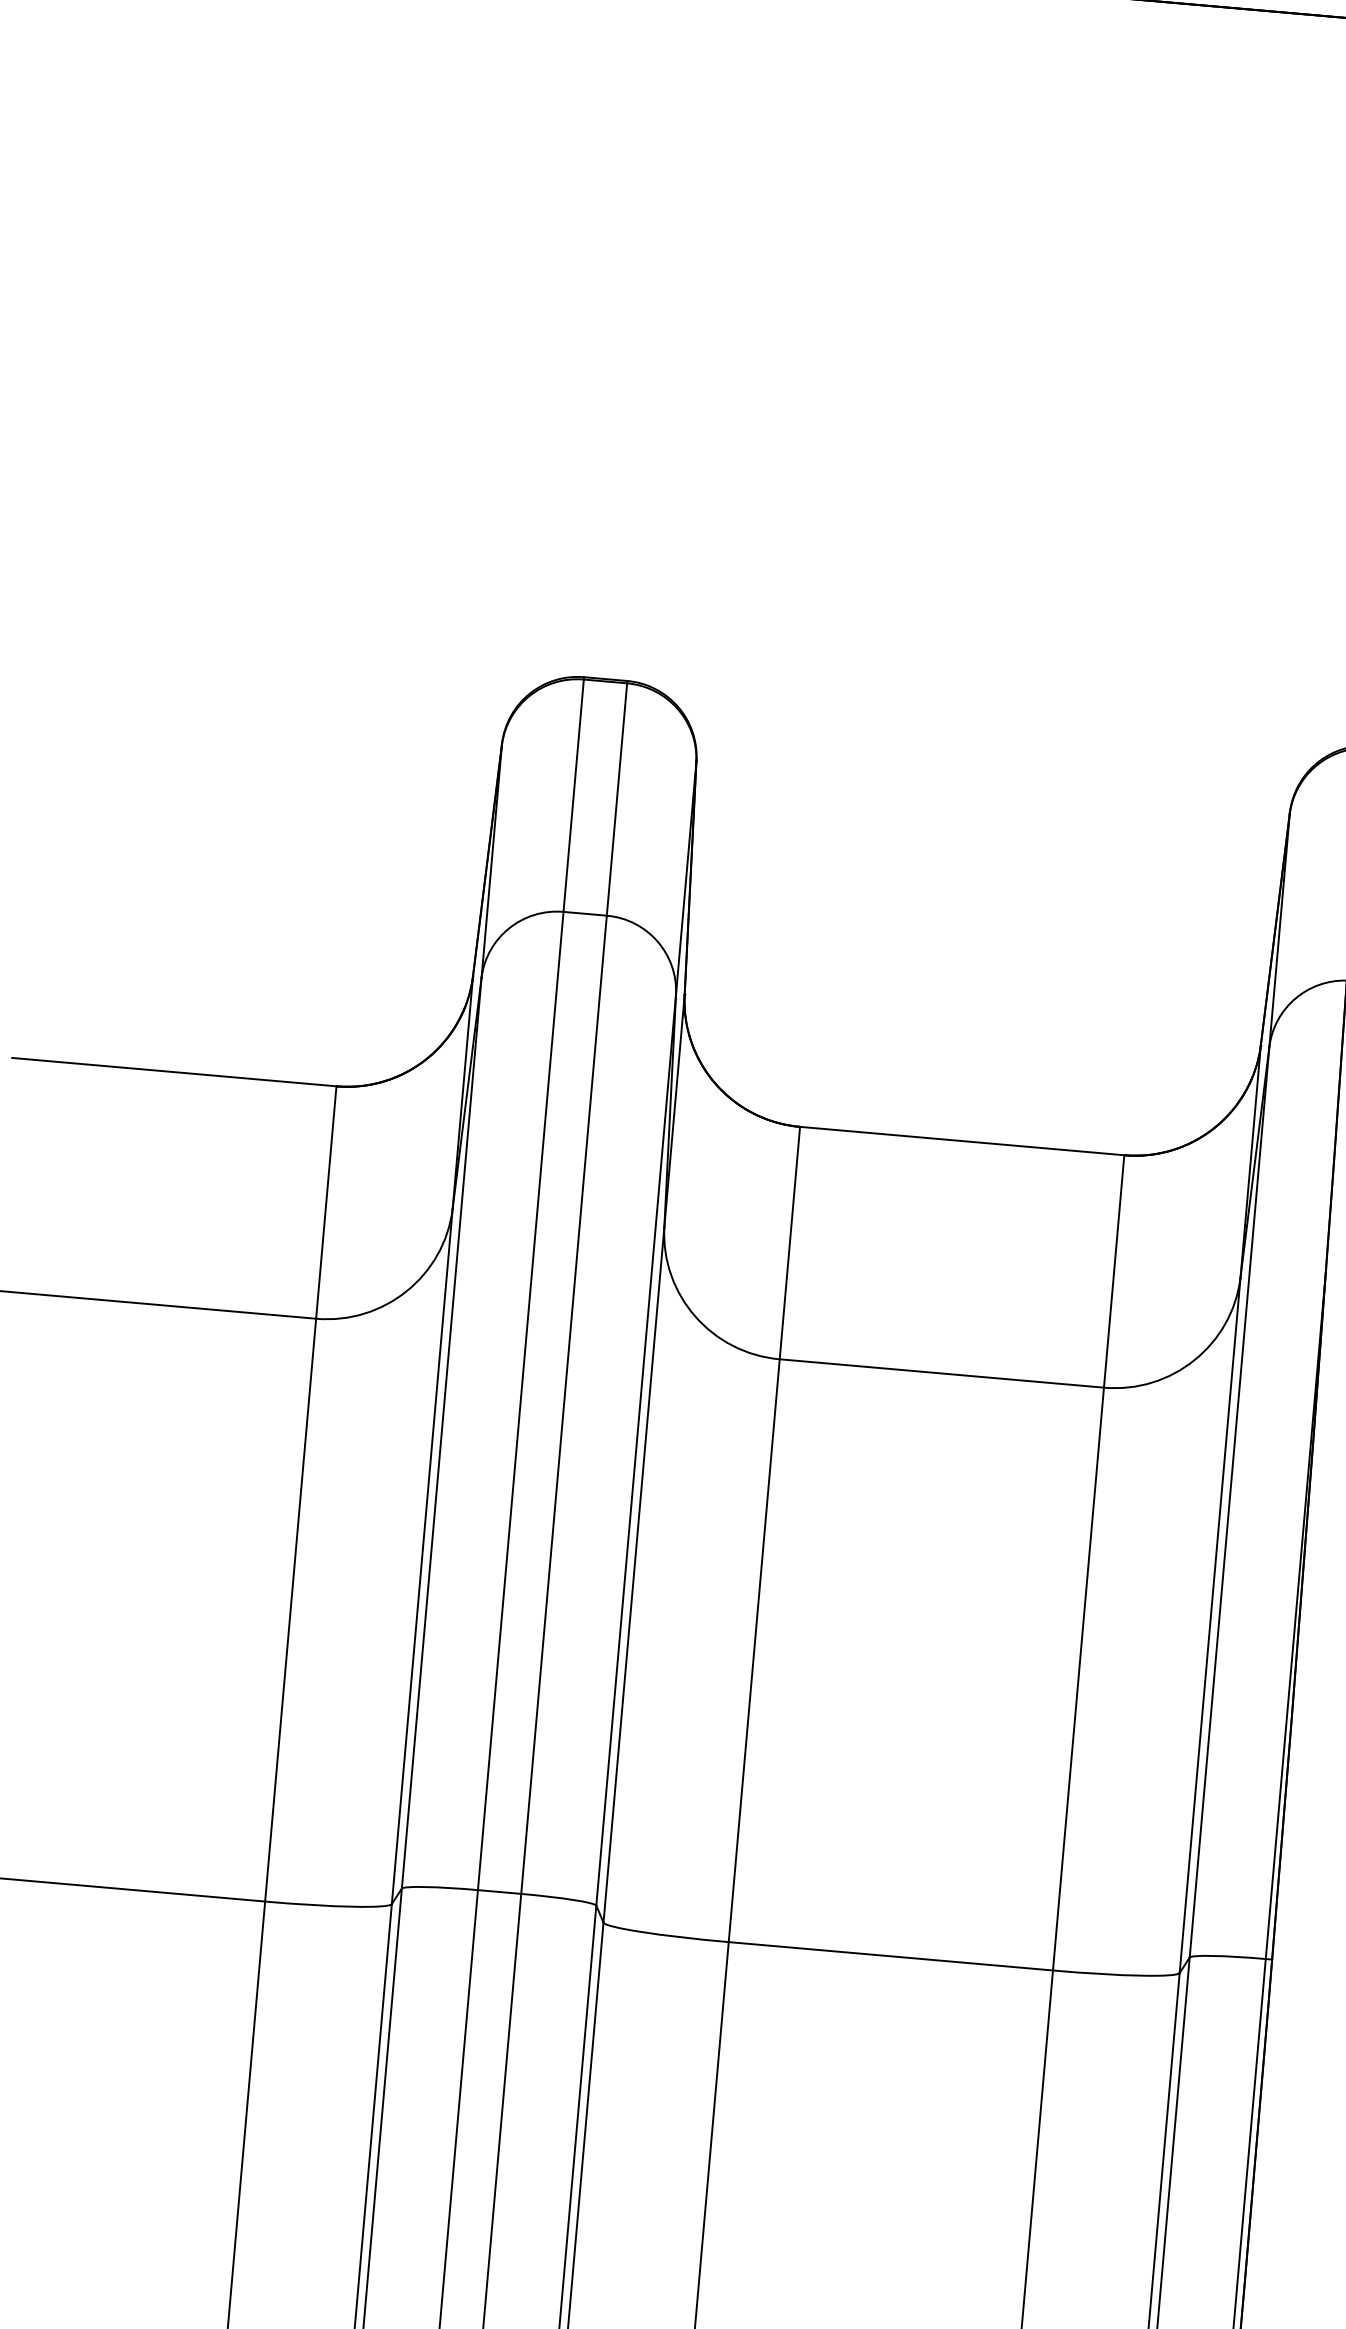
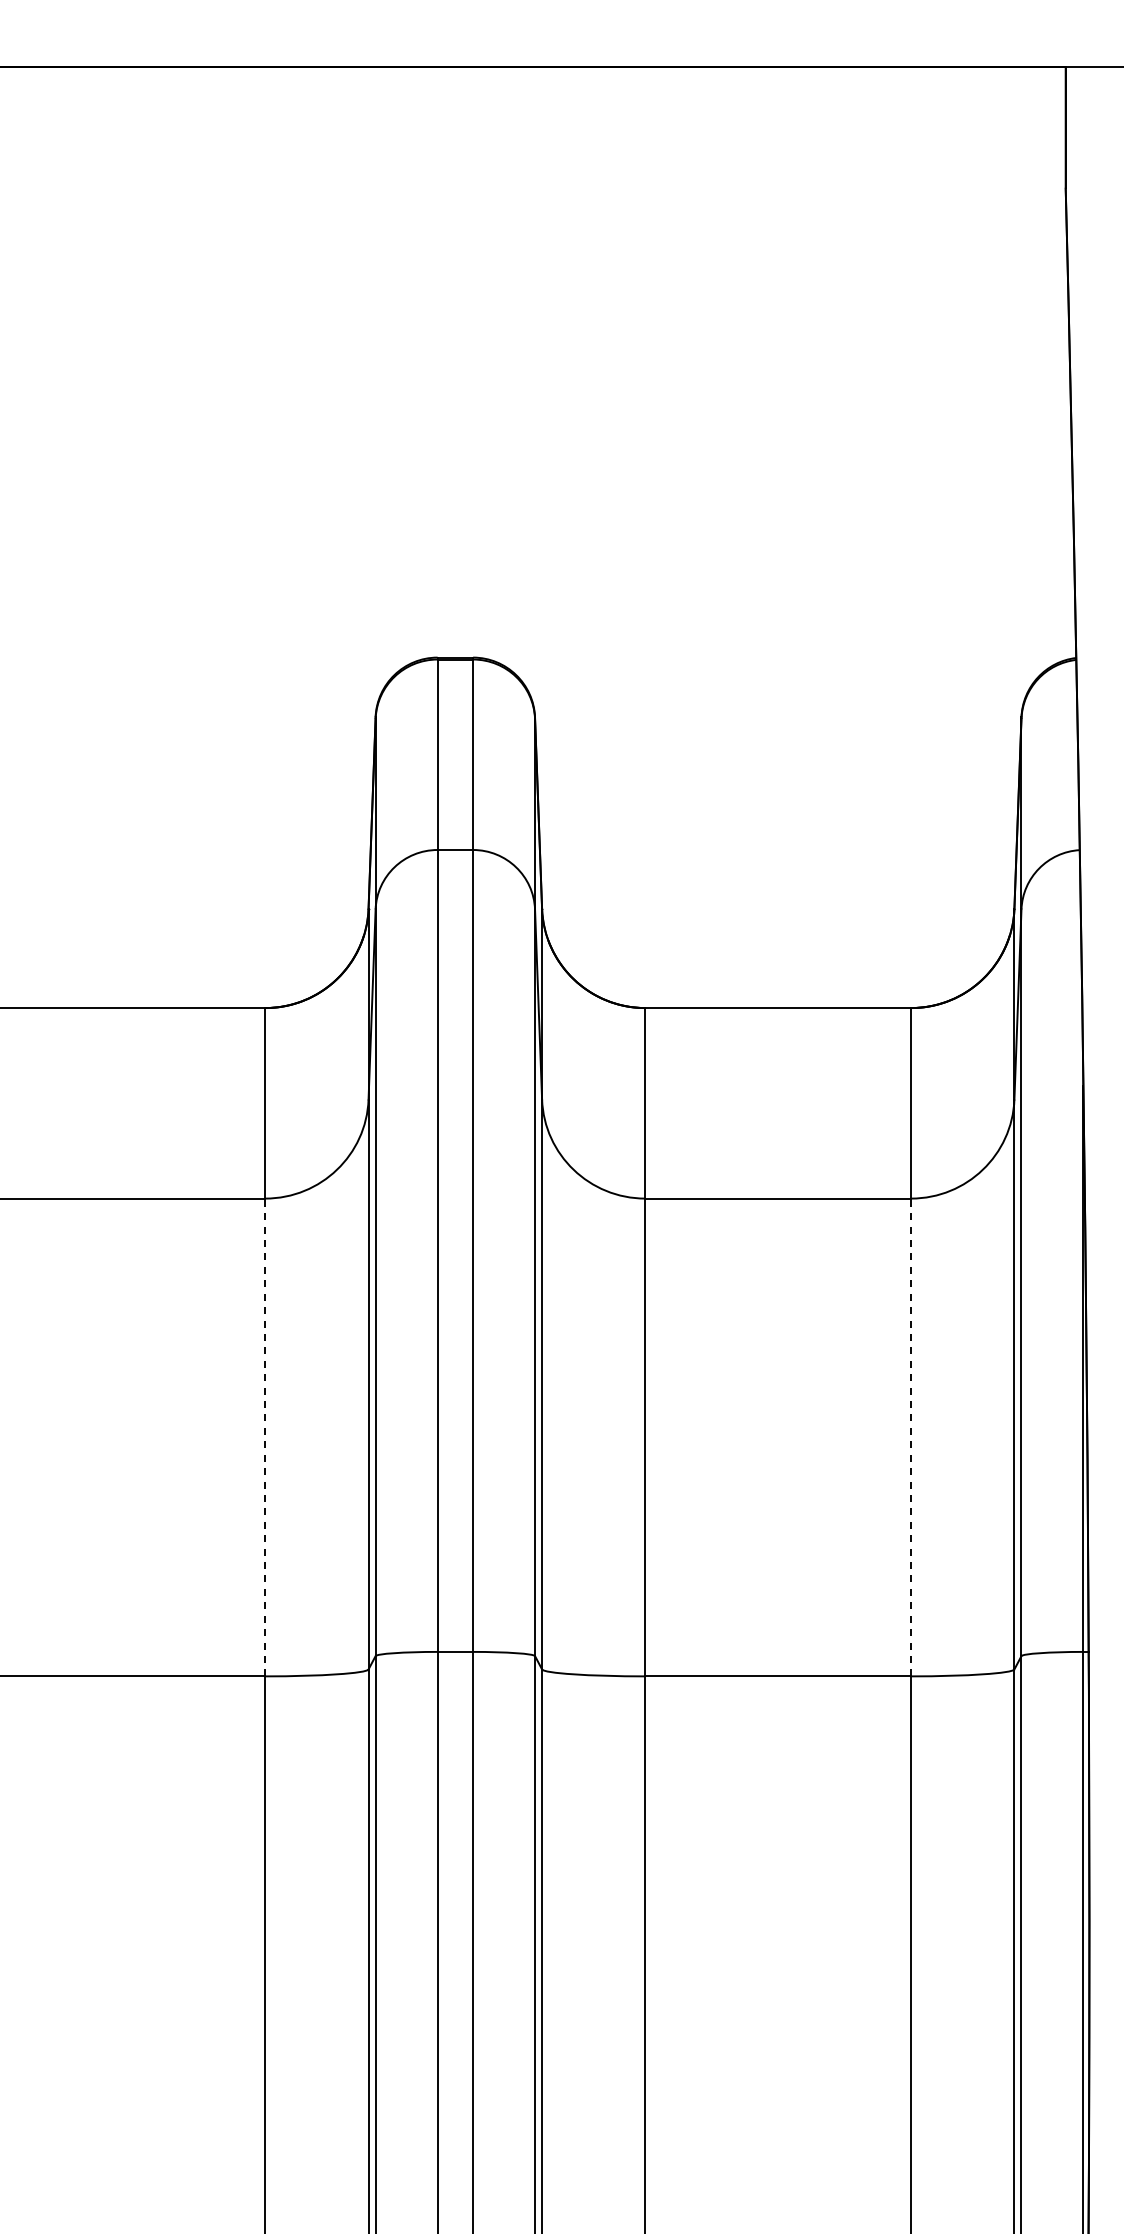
line: (290, 1610) -> (265, 1437), solid -> dashed
line: (1078, 1679) -> (911, 1437), solid -> dashed

